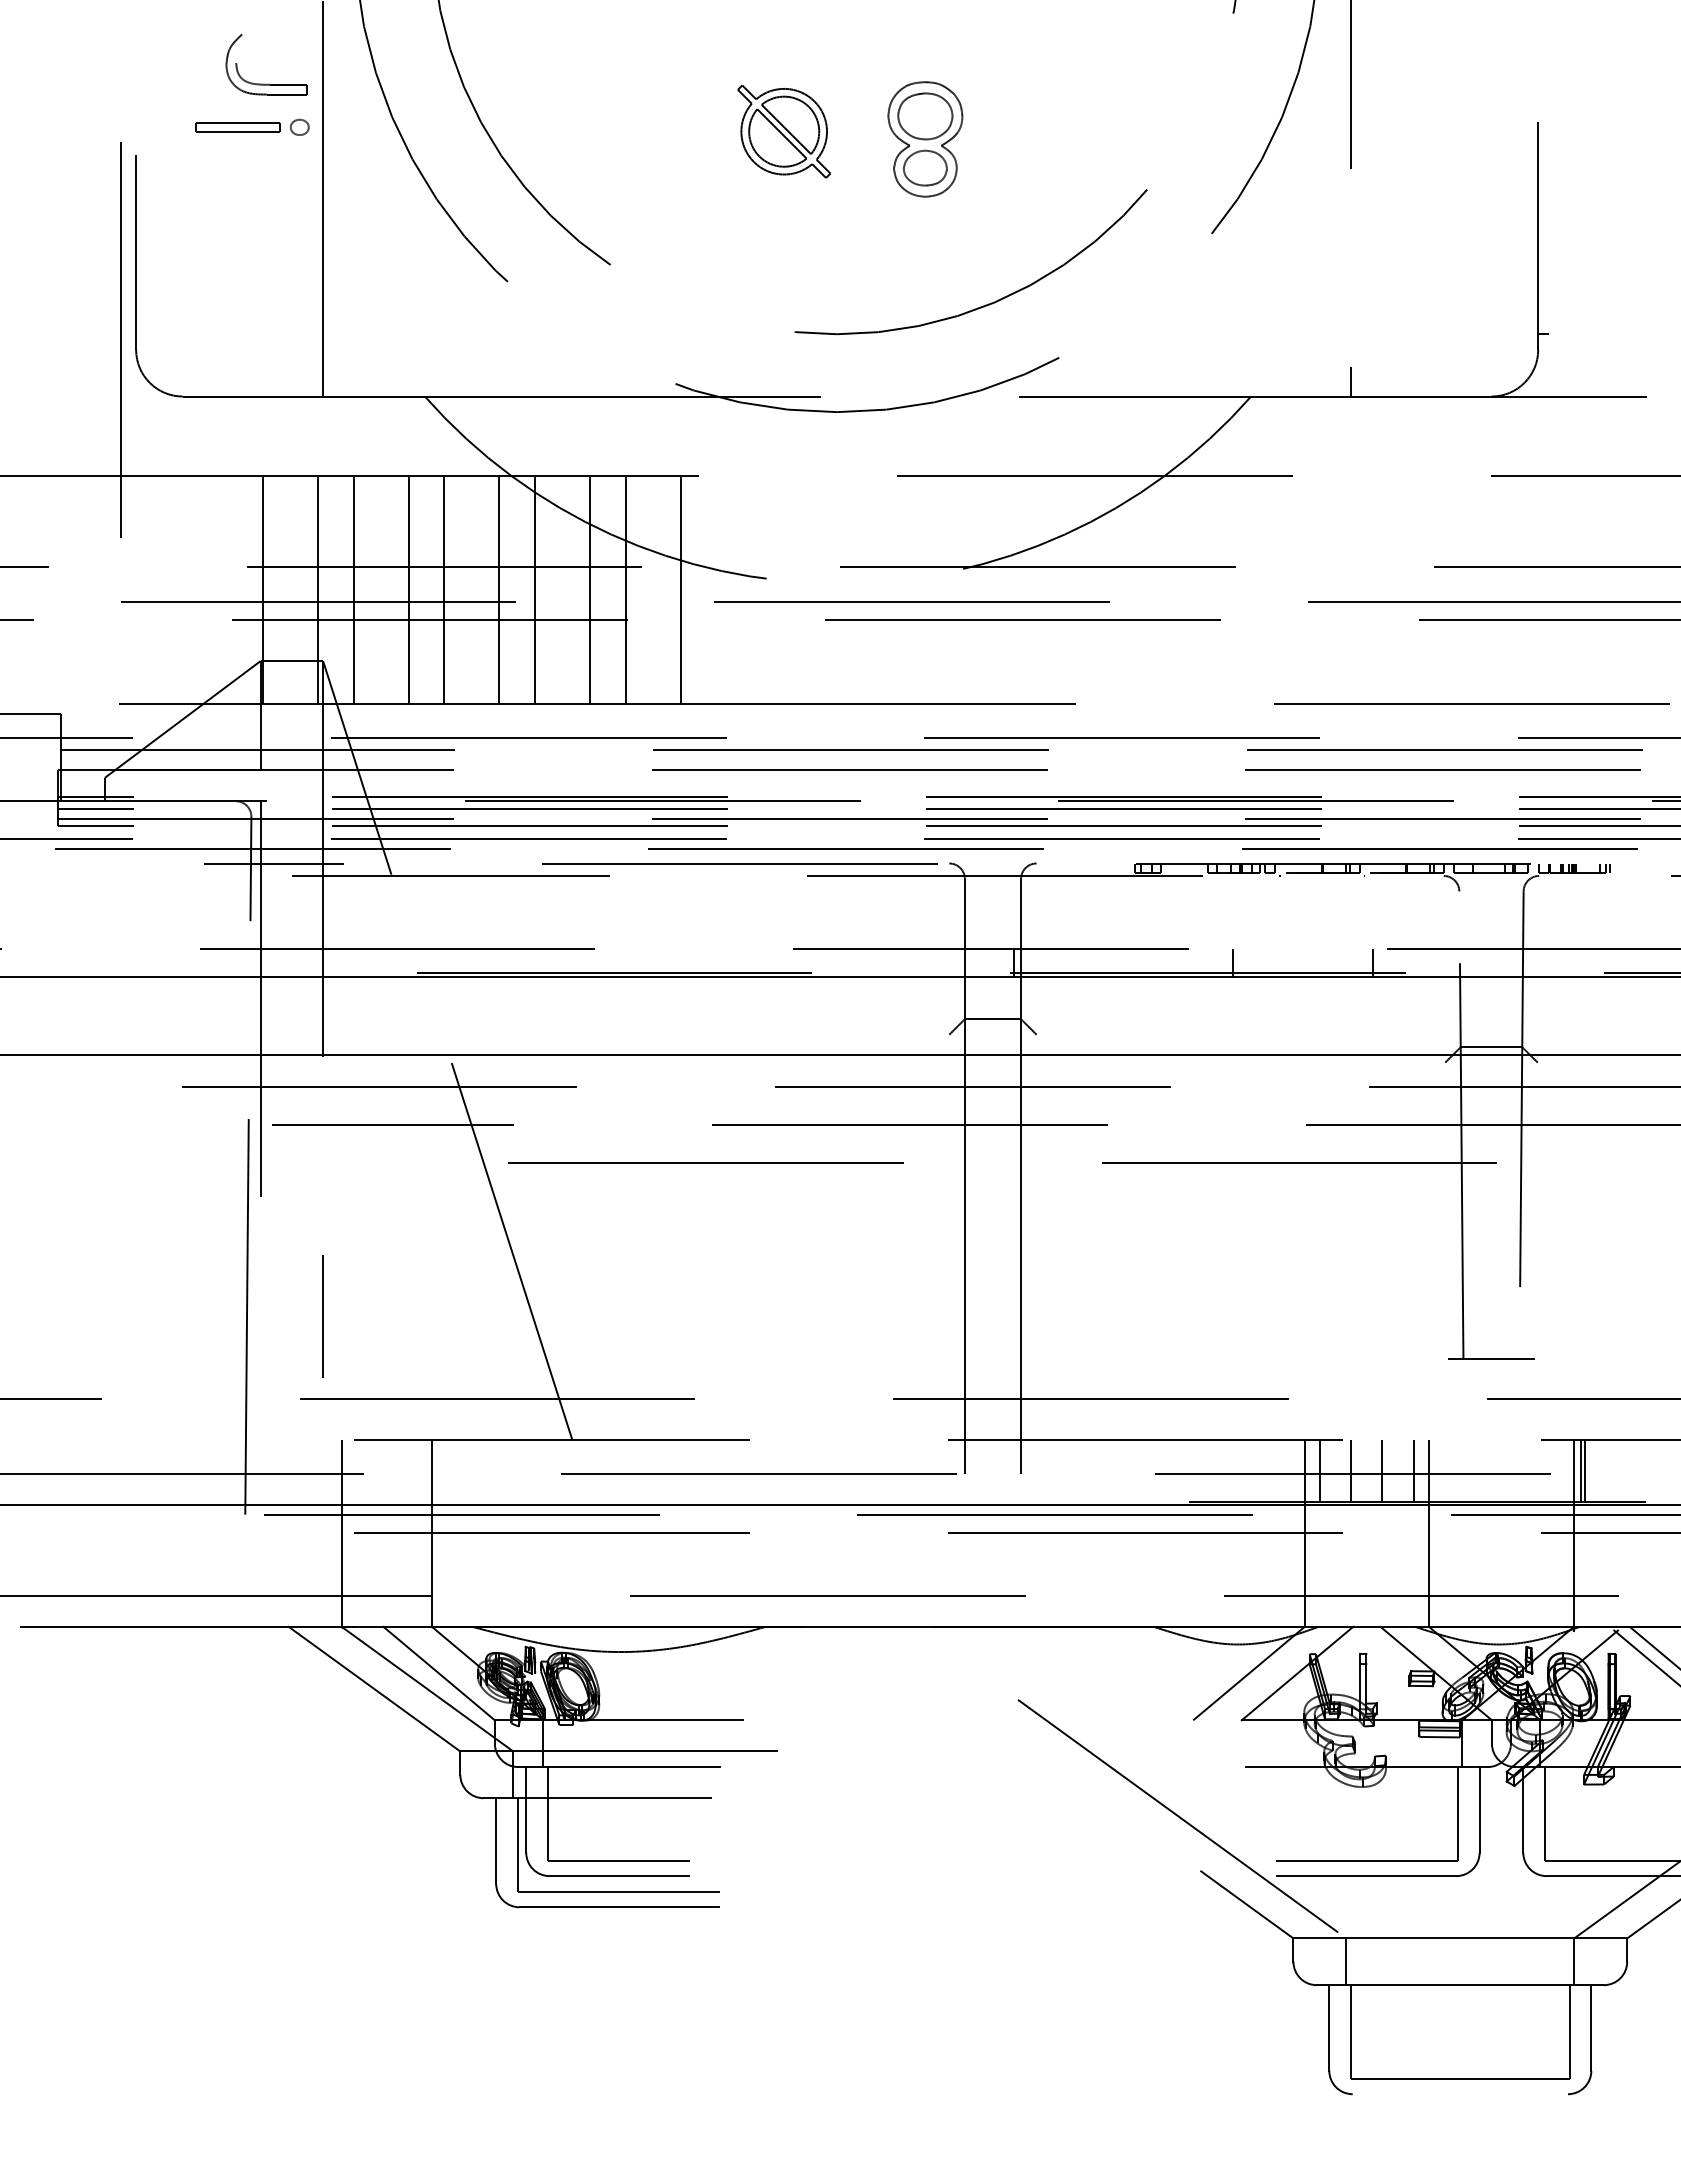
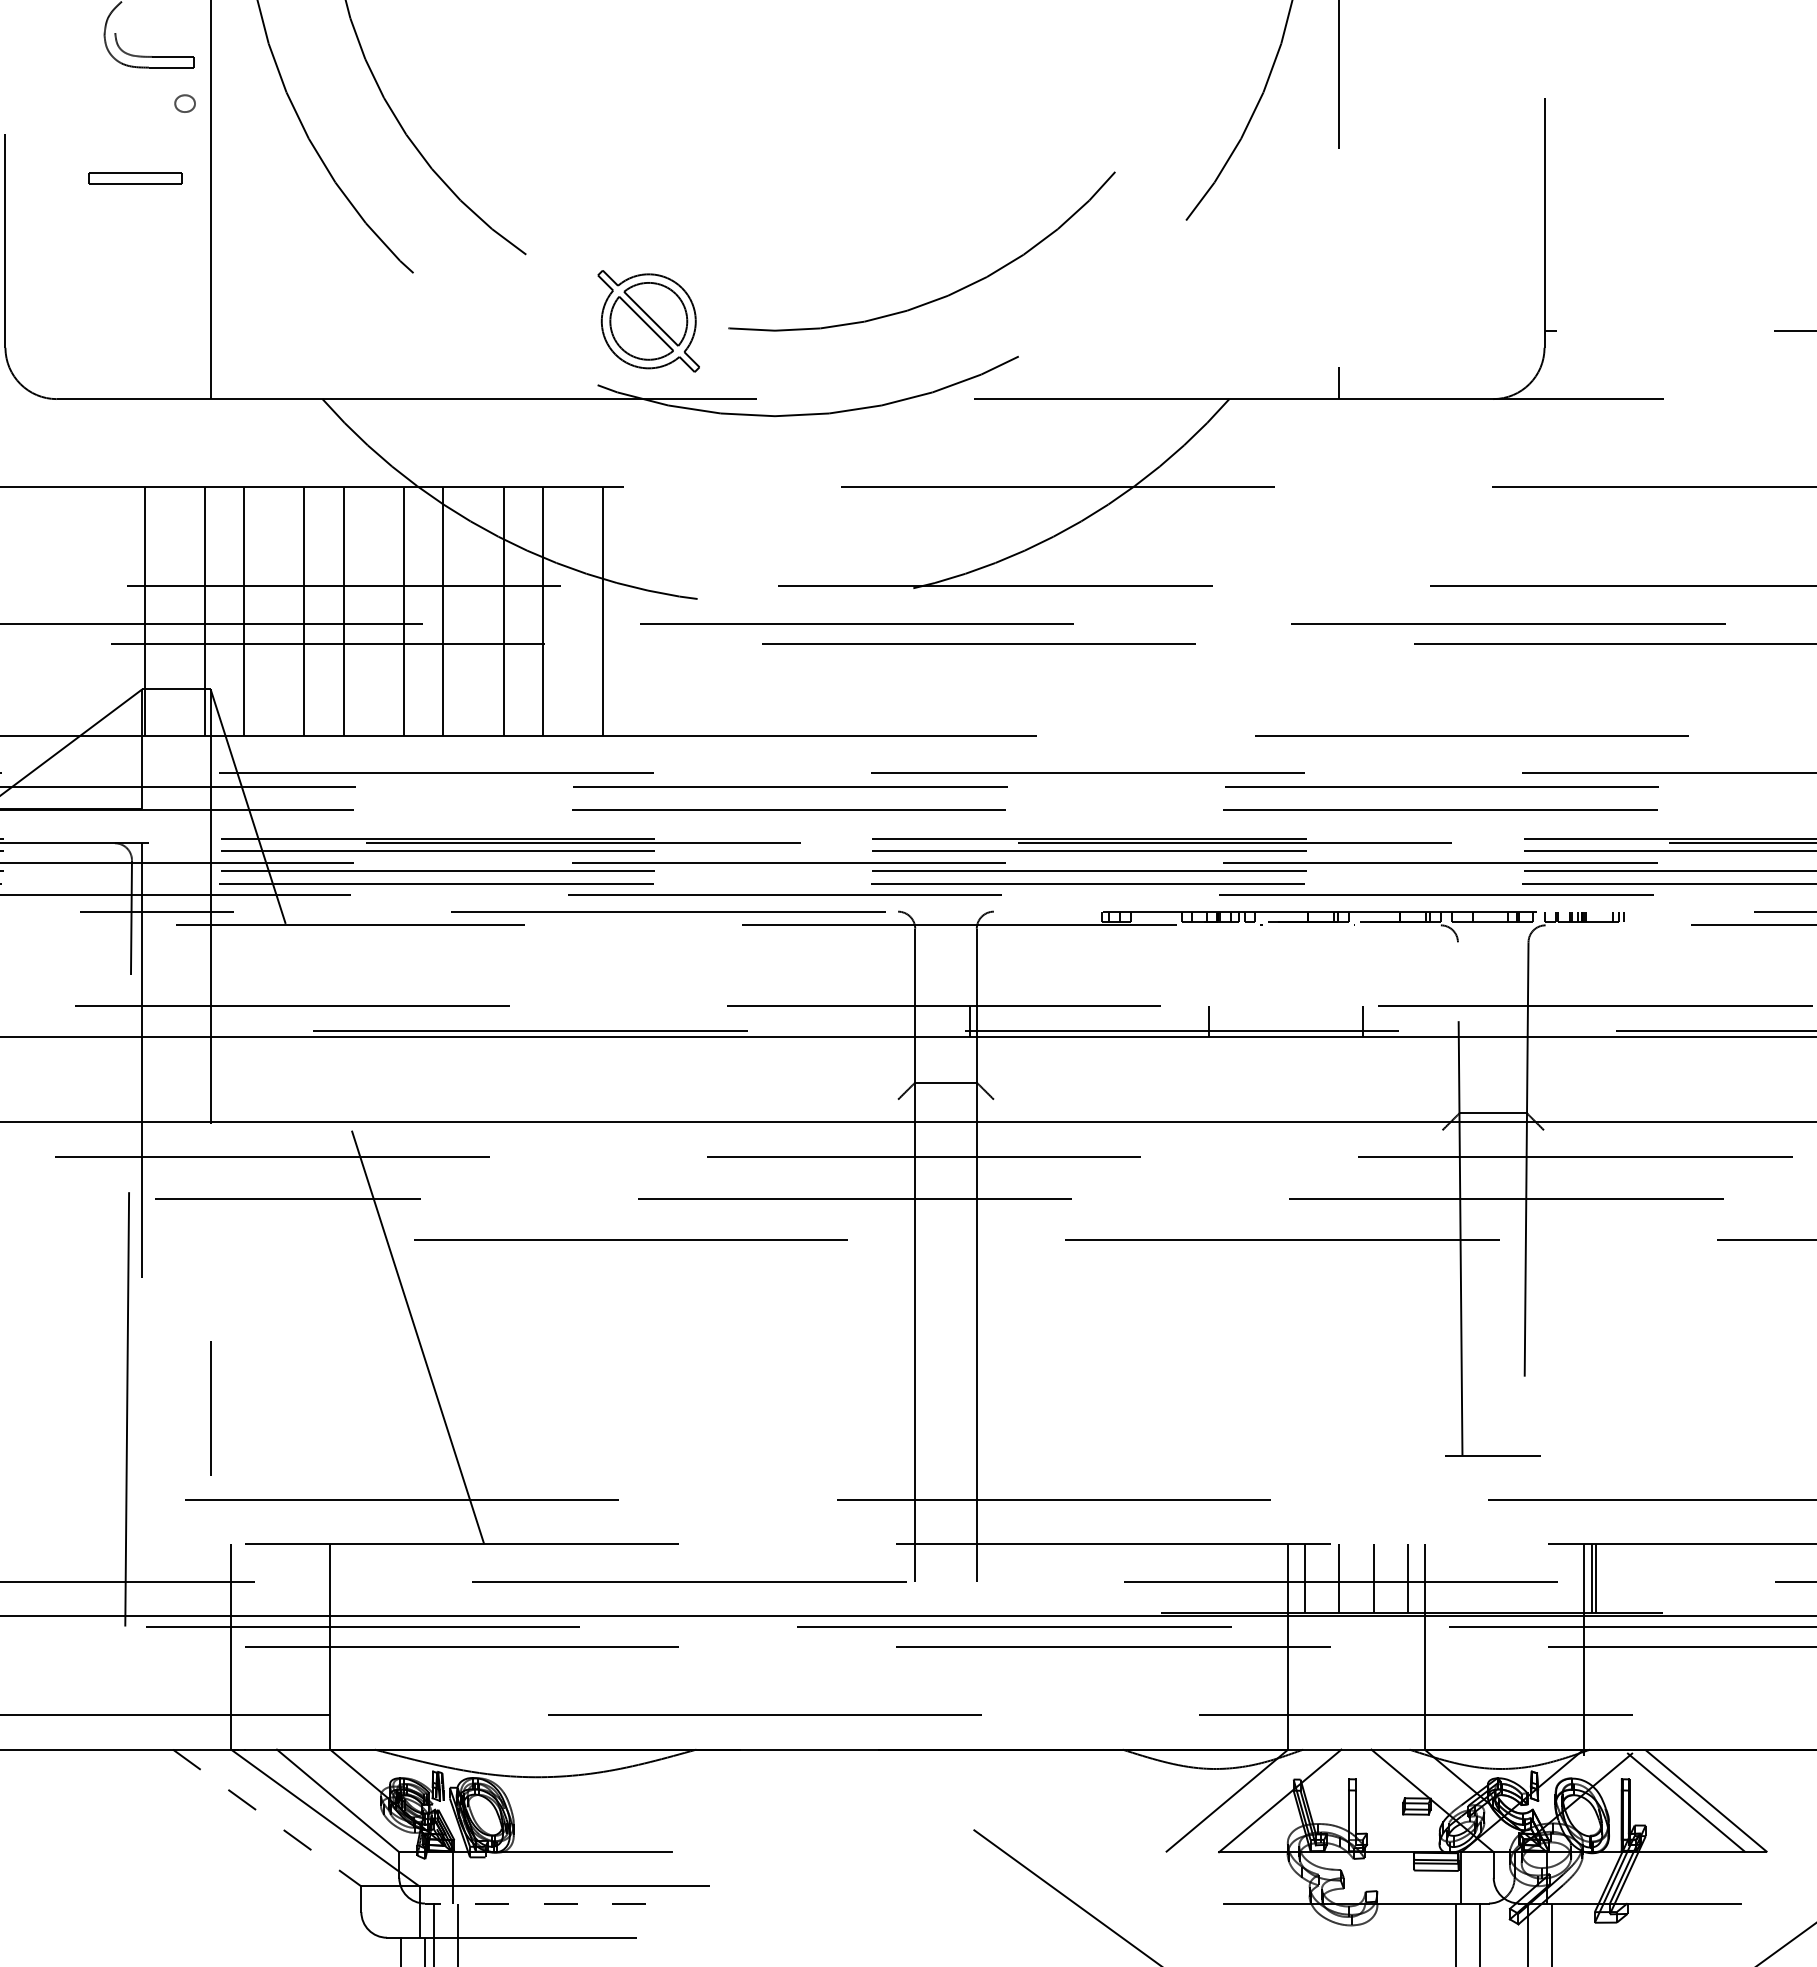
part: (237, 127) -> (135, 178), moved
part: (783, 131) -> (648, 321), moved
part: (925, 139) -> (871, 116), removed
line: (374, 1689) -> (267, 1818), solid -> dashed
line: (619, 1767) -> (536, 1903), solid -> dashed

